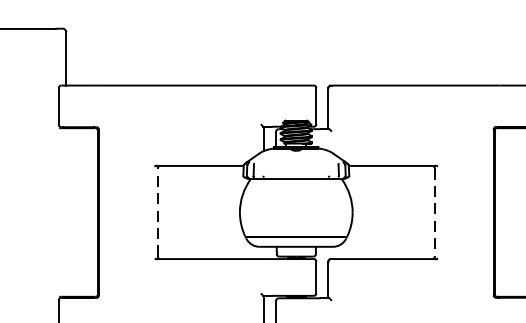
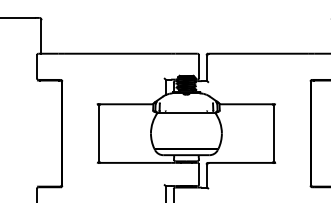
line: (158, 212) -> (99, 133), dashed -> solid
line: (434, 212) -> (273, 133), dashed -> solid

